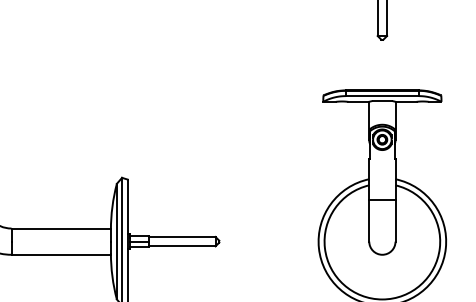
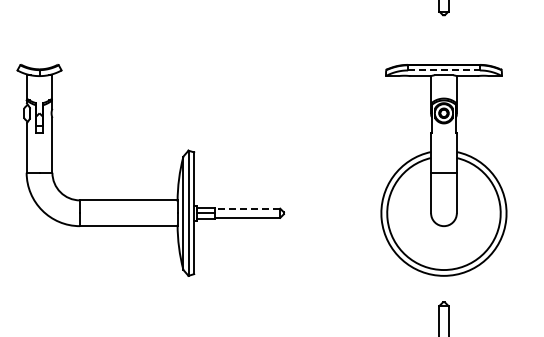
line: (381, 96) -> (443, 70), solid -> dashed
line: (182, 236) -> (247, 208), solid -> dashed

